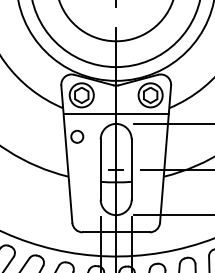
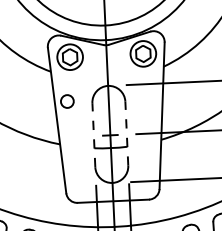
line: (115, 113) -> (106, 74), removed
line: (100, 169) -> (93, 135), solid -> dashed
line: (131, 169) -> (126, 133), solid -> dashed

